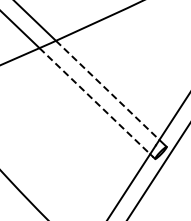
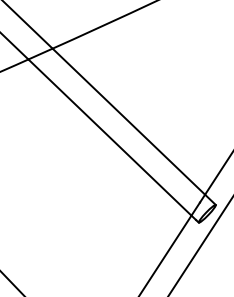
line: (107, 90) -> (128, 121), dashed -> solid
line: (96, 102) -> (112, 139), dashed -> solid

